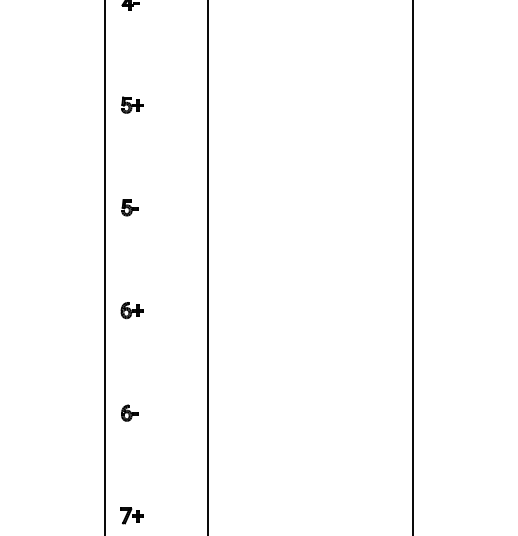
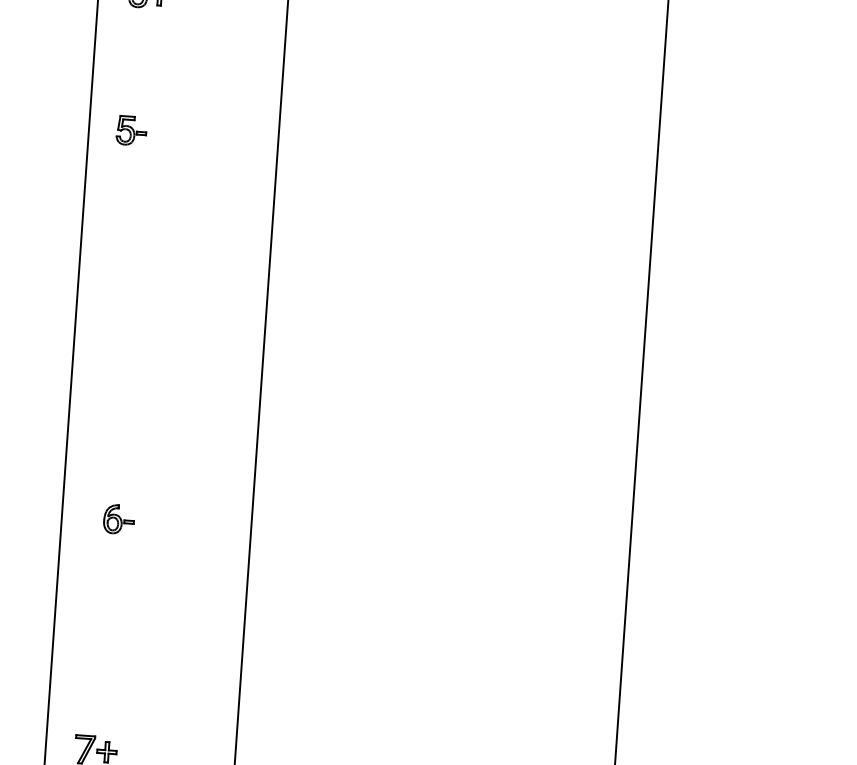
part: (129, 207) -> (130, 130), moved
part: (131, 310) -> (121, 372), removed
part: (129, 412) -> (118, 518), moved

